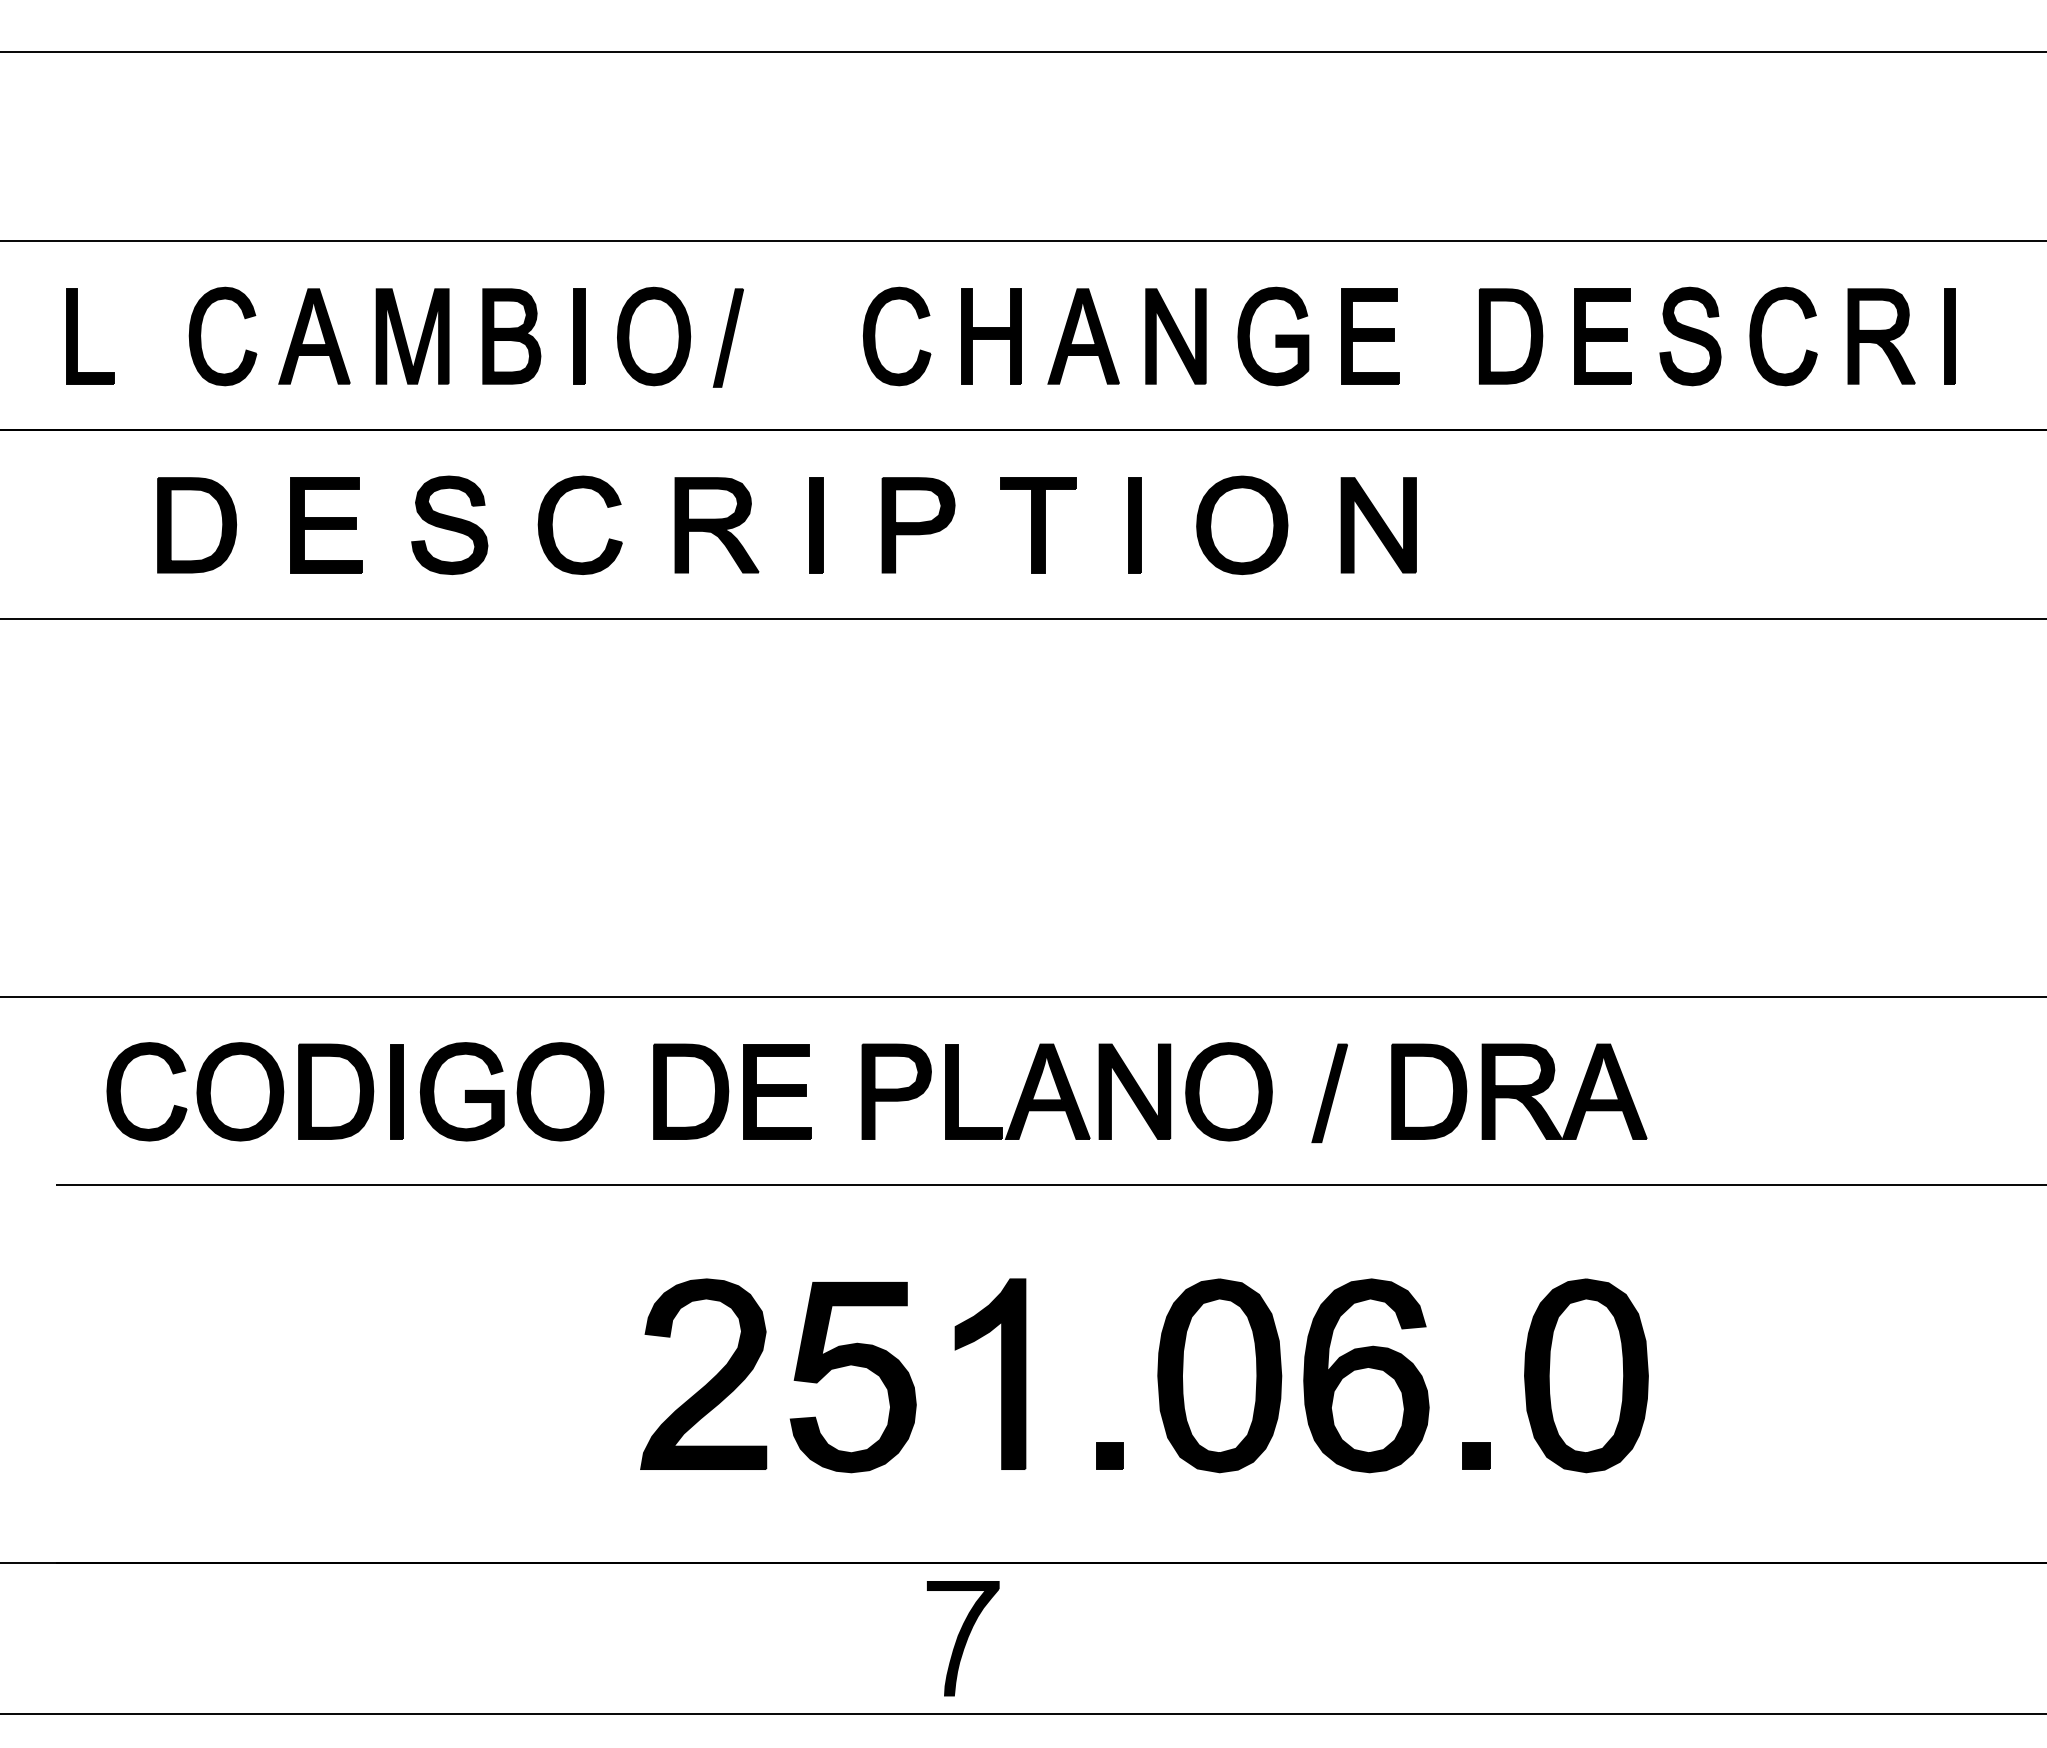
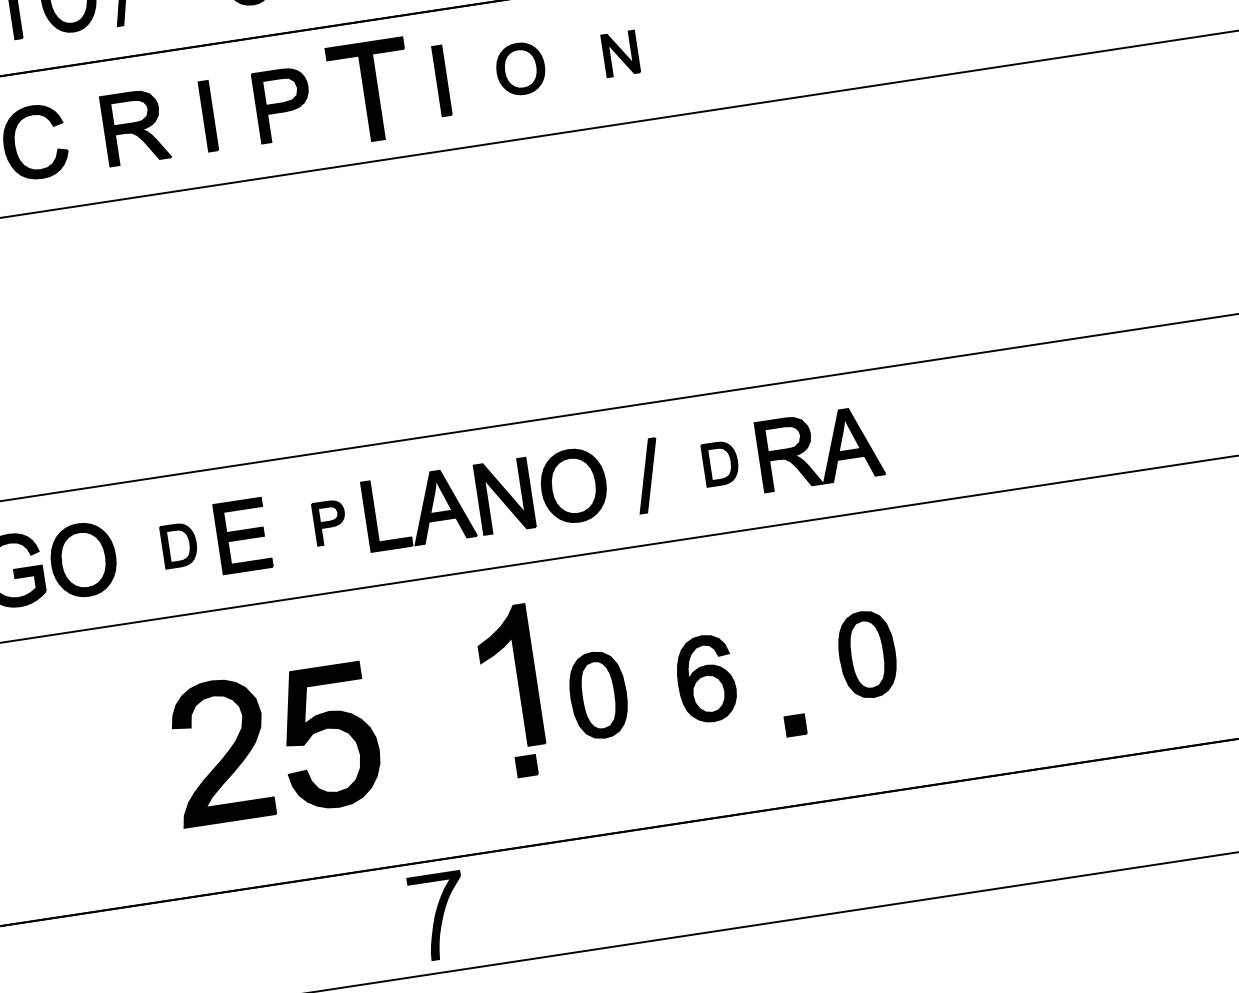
part: (1242, 524) -> (520, 68), size x0.7
part: (1038, 525) -> (371, 91), size x1.4
part: (1378, 525) -> (620, 54), size x0.6
part: (691, 1091) -> (179, 545), size x0.6
part: (896, 1091) -> (329, 522), size x0.6
part: (1429, 1091) -> (720, 463), size x0.6
part: (1001, 1373) -> (517, 675), moved
part: (1219, 1375) -> (598, 695), size x0.6
part: (1366, 1375) -> (706, 678), size x0.6
part: (1586, 1375) -> (867, 654), size x0.6

